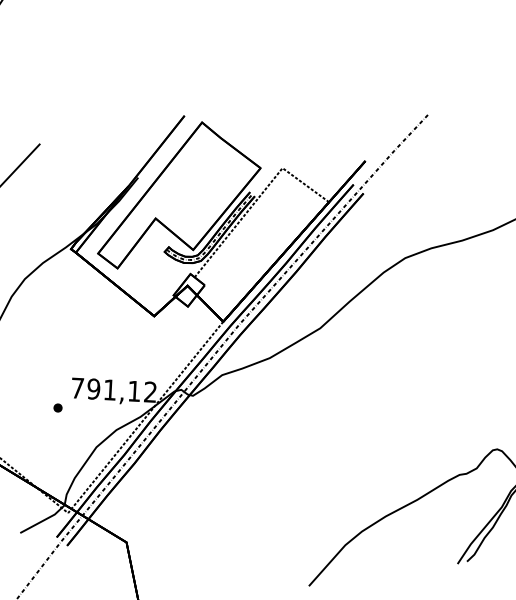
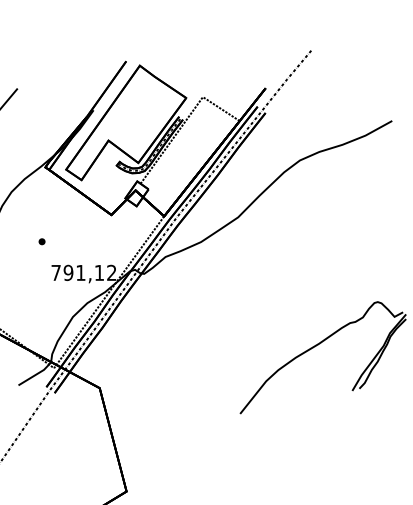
part: (57, 407) -> (41, 241), moved

